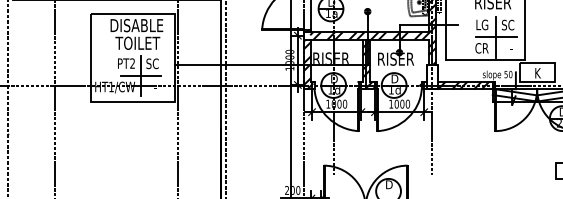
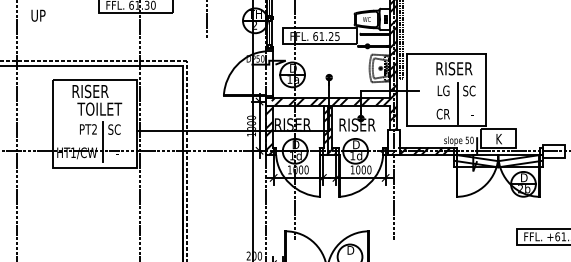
text: (137, 25) -> (99, 91), DISABLE -> RISER
line: (496, 37) -> (457, 103), removed
line: (140, 75) -> (102, 141), removed

